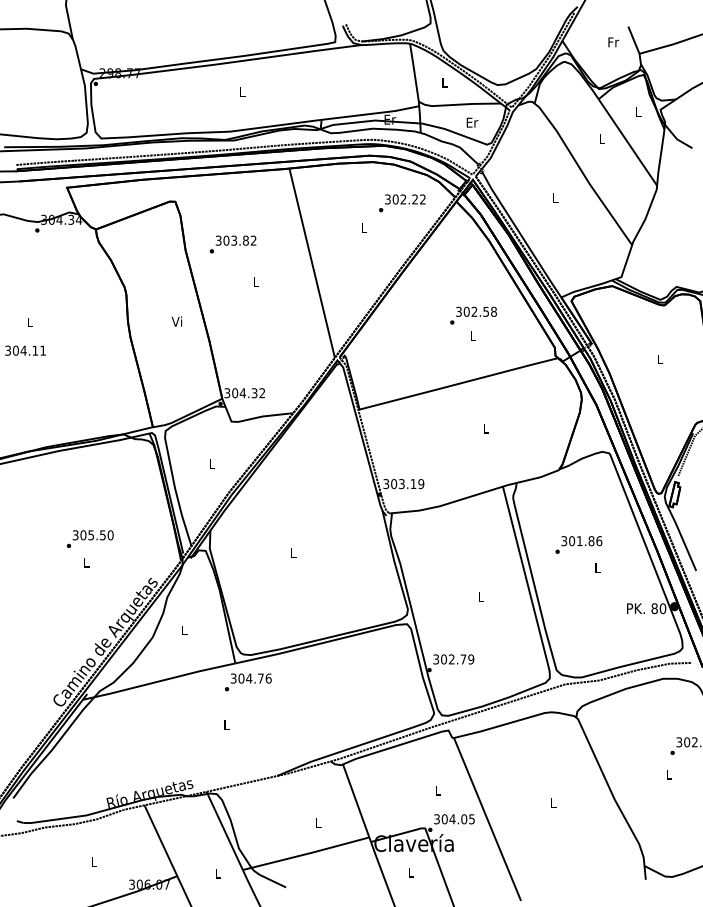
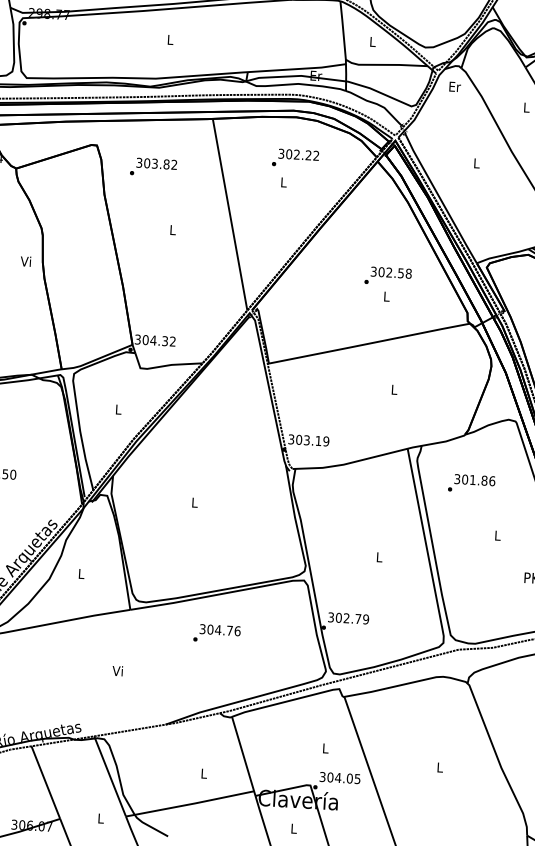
text: (472, 122) -> (455, 86), moved
text: (402, 203) -> (295, 158), moved
text: (232, 244) -> (153, 167), moved
text: (176, 321) -> (25, 261), moved
text: (578, 544) -> (471, 483), moved
text: (248, 682) -> (217, 633), moved
text: (226, 725) -> (117, 671), L -> Vi

